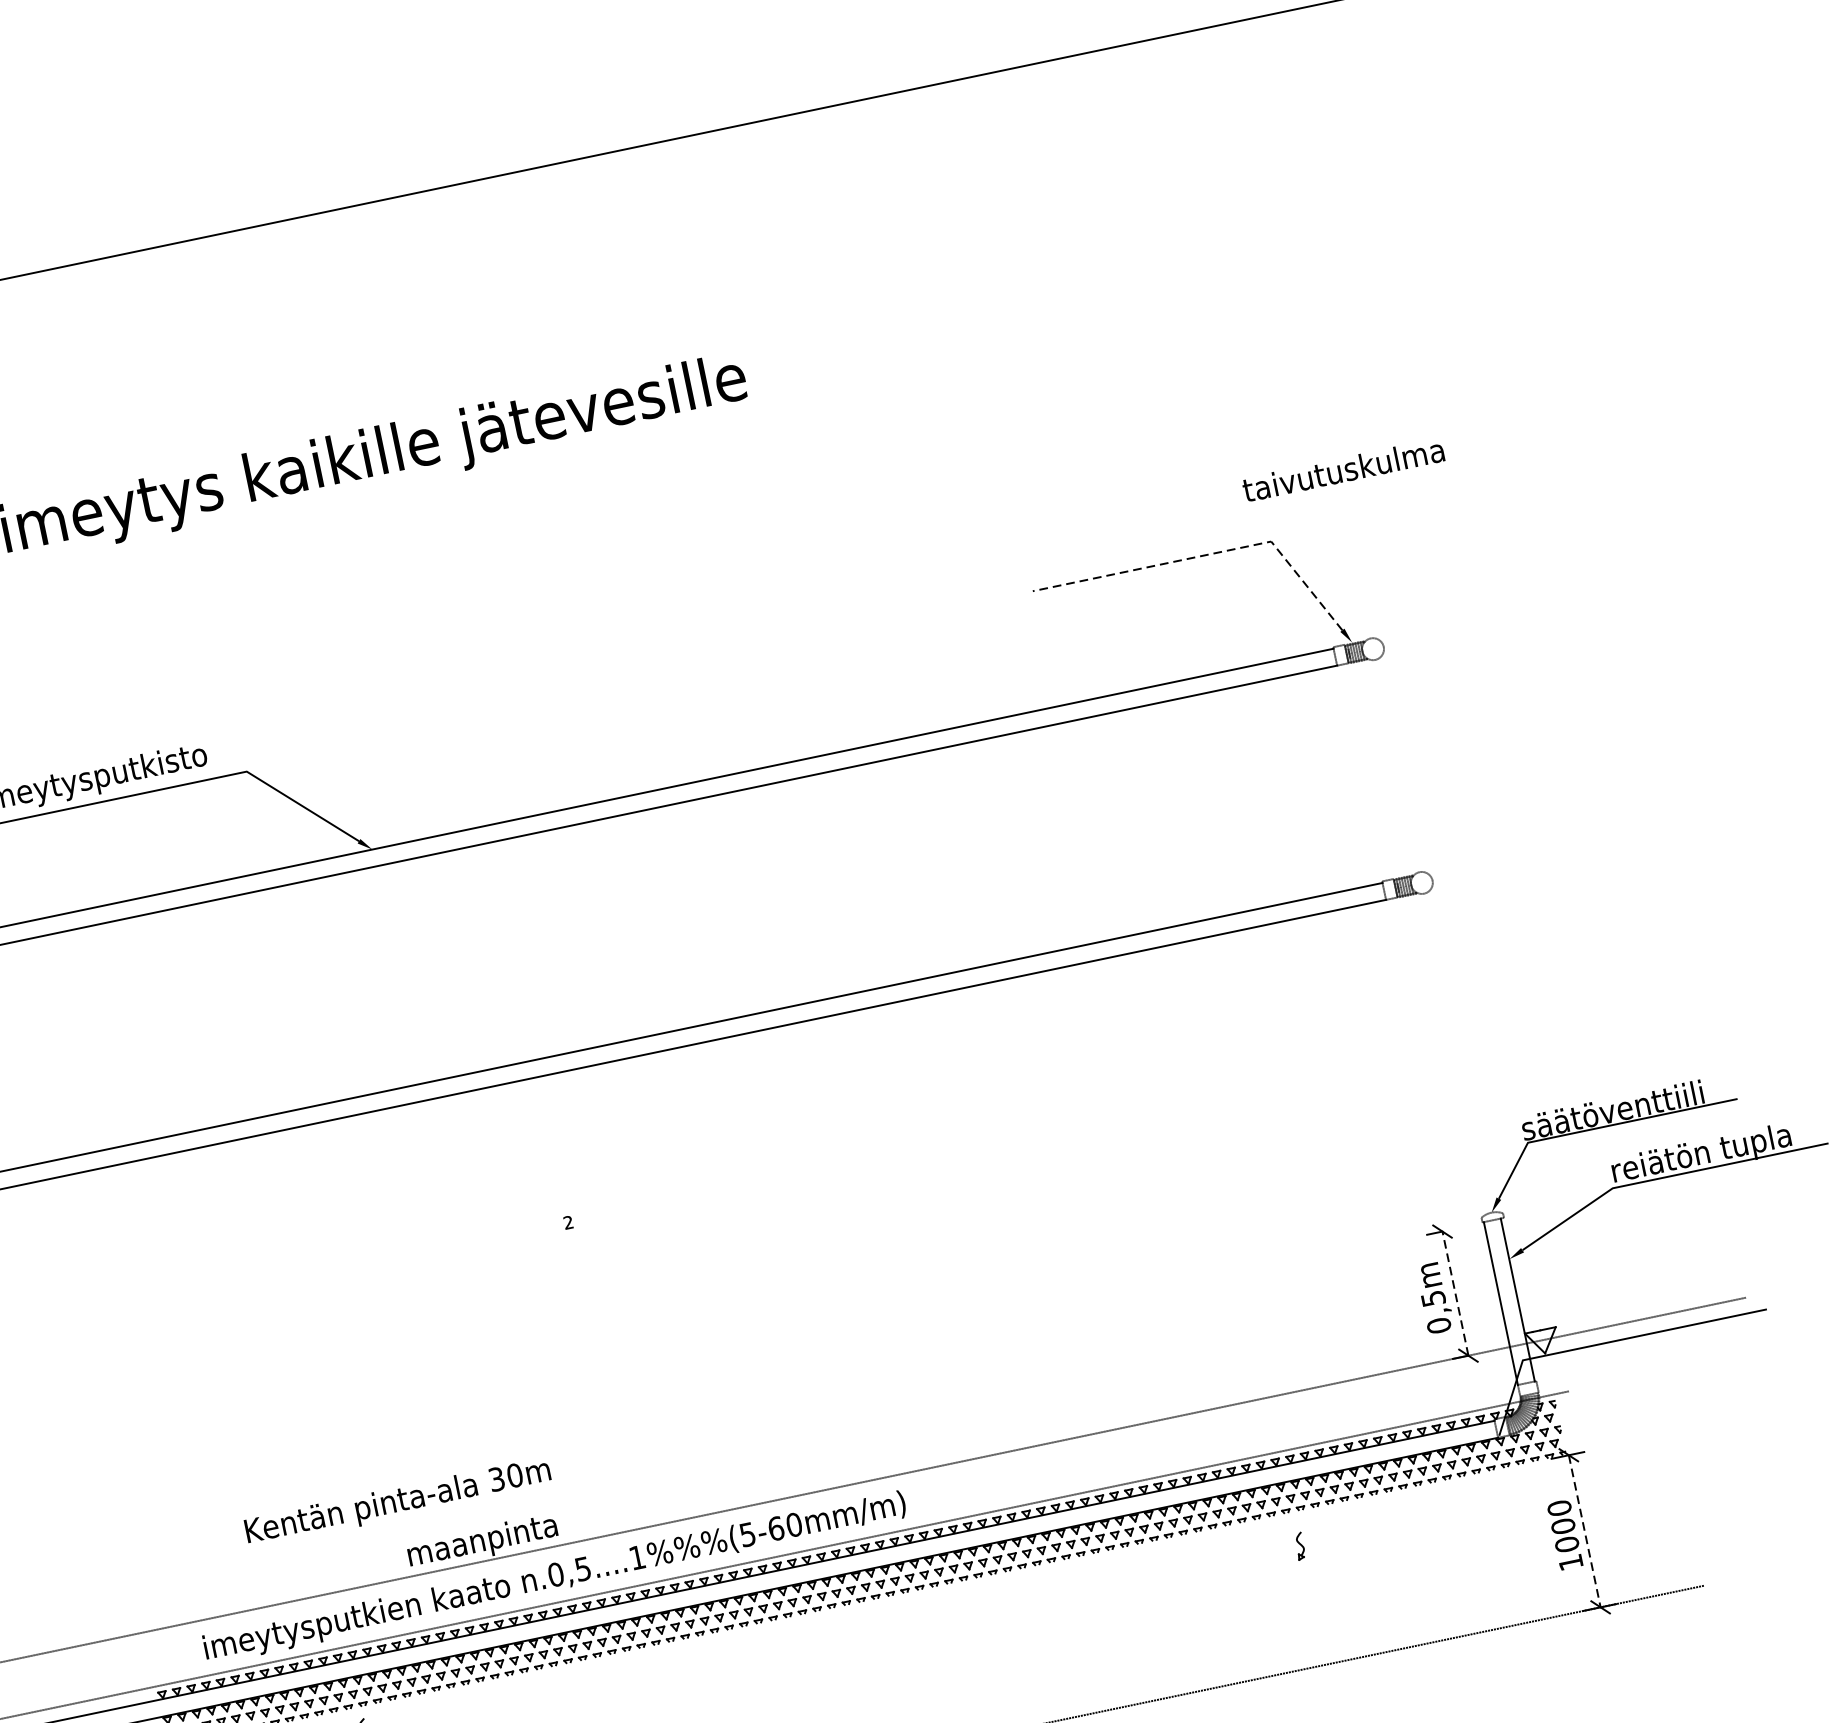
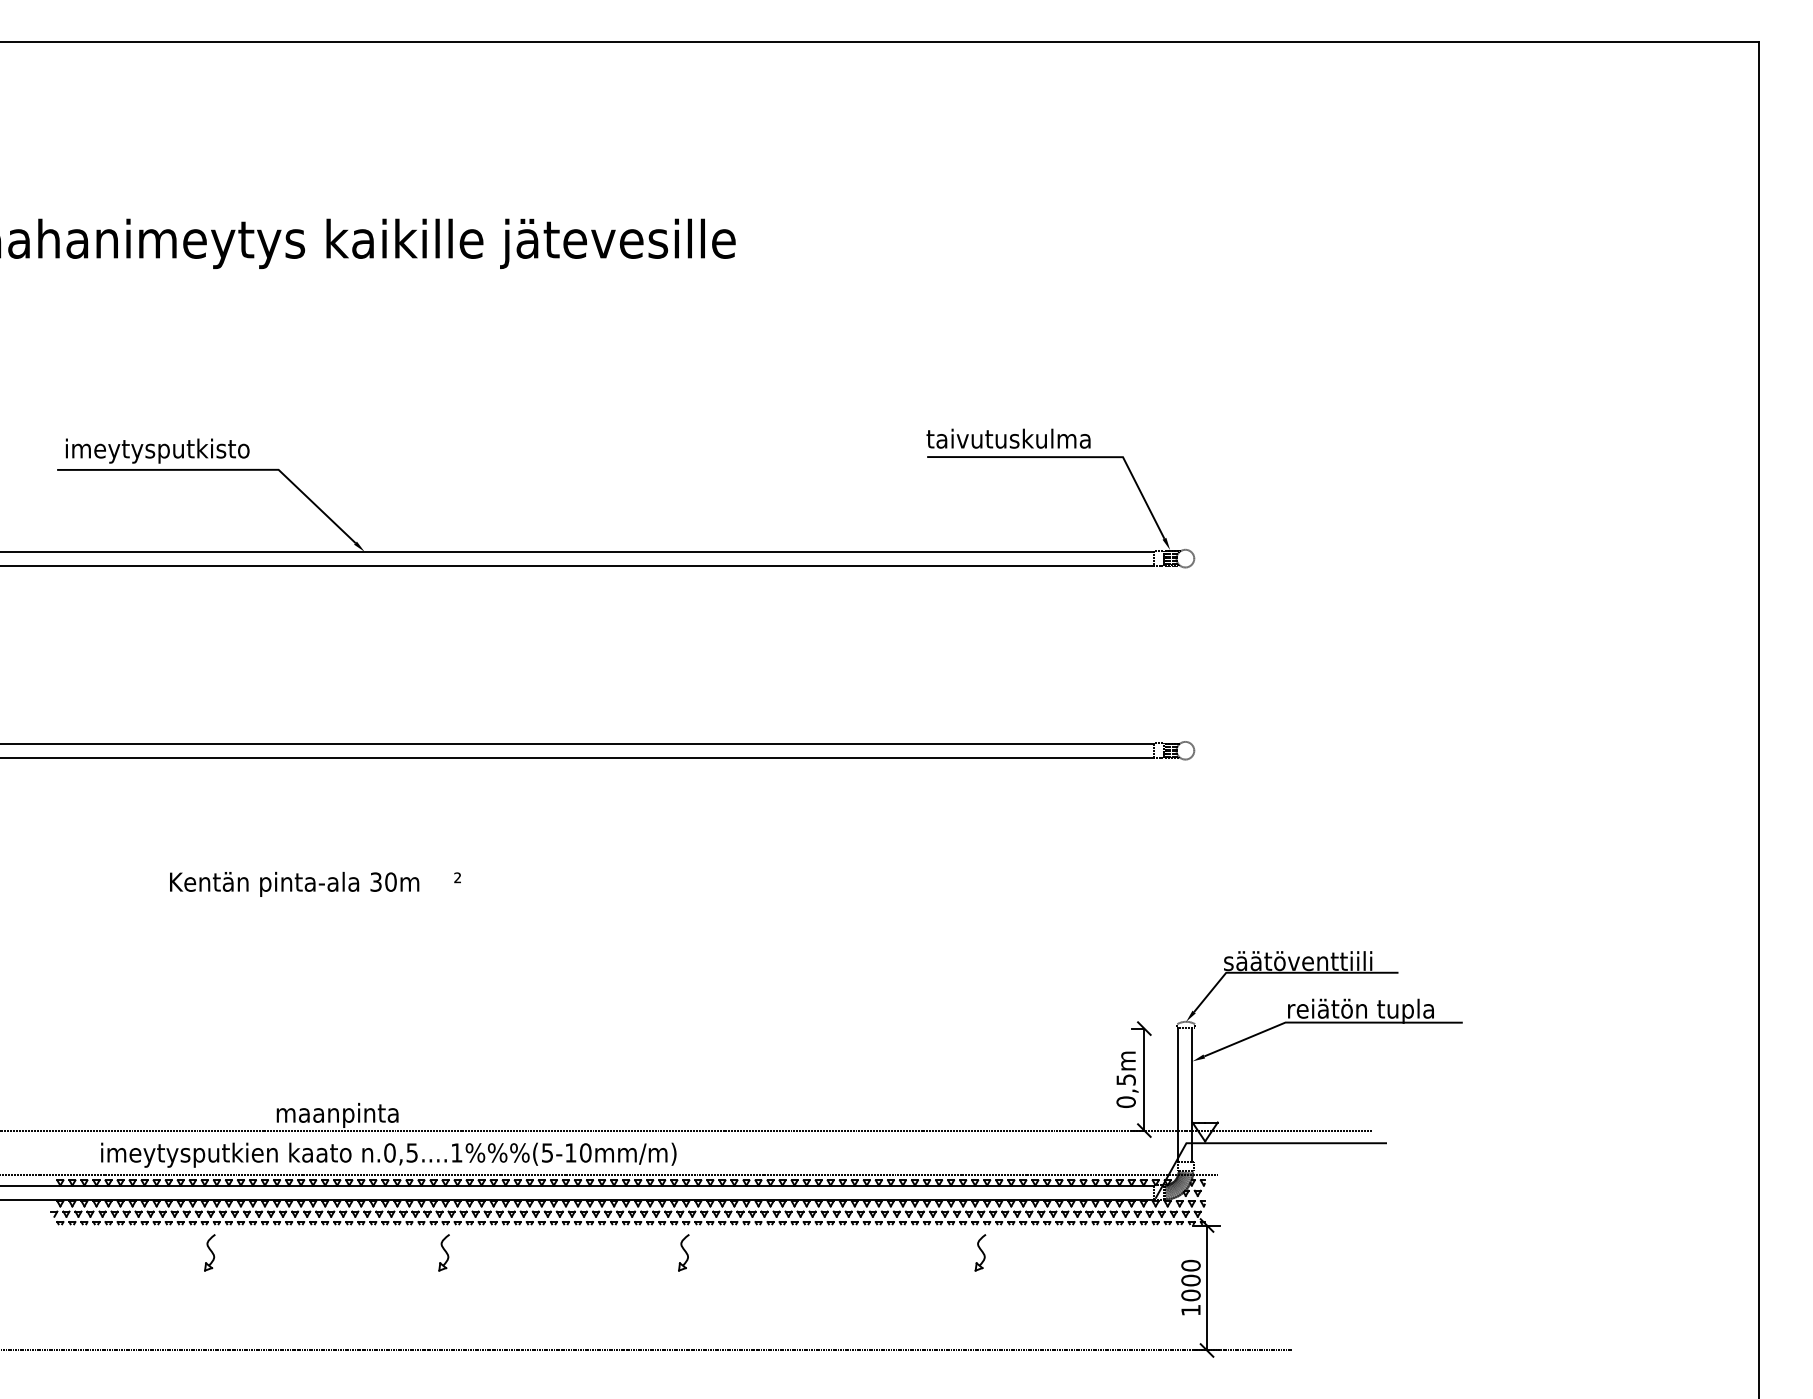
text: (1343, 469) -> (1008, 438), moved
line: (1208, 555) -> (1071, 457), dashed -> solid
line: (1455, 1293) -> (1144, 1079), dashed -> solid
text: (398, 1502) -> (294, 884), moved
text: (775, 1528) -> (570, 1152), n.0,5....1%%%(5-60mm/m) -> n.0,5....1%%%(5-10mm/m)
line: (1585, 1531) -> (1207, 1288), dashed -> solid
part: (1300, 1545) -> (980, 1252), size x1.67
part: (938, 1621) -> (683, 1252), added
part: (646, 1682) -> (443, 1252), added

